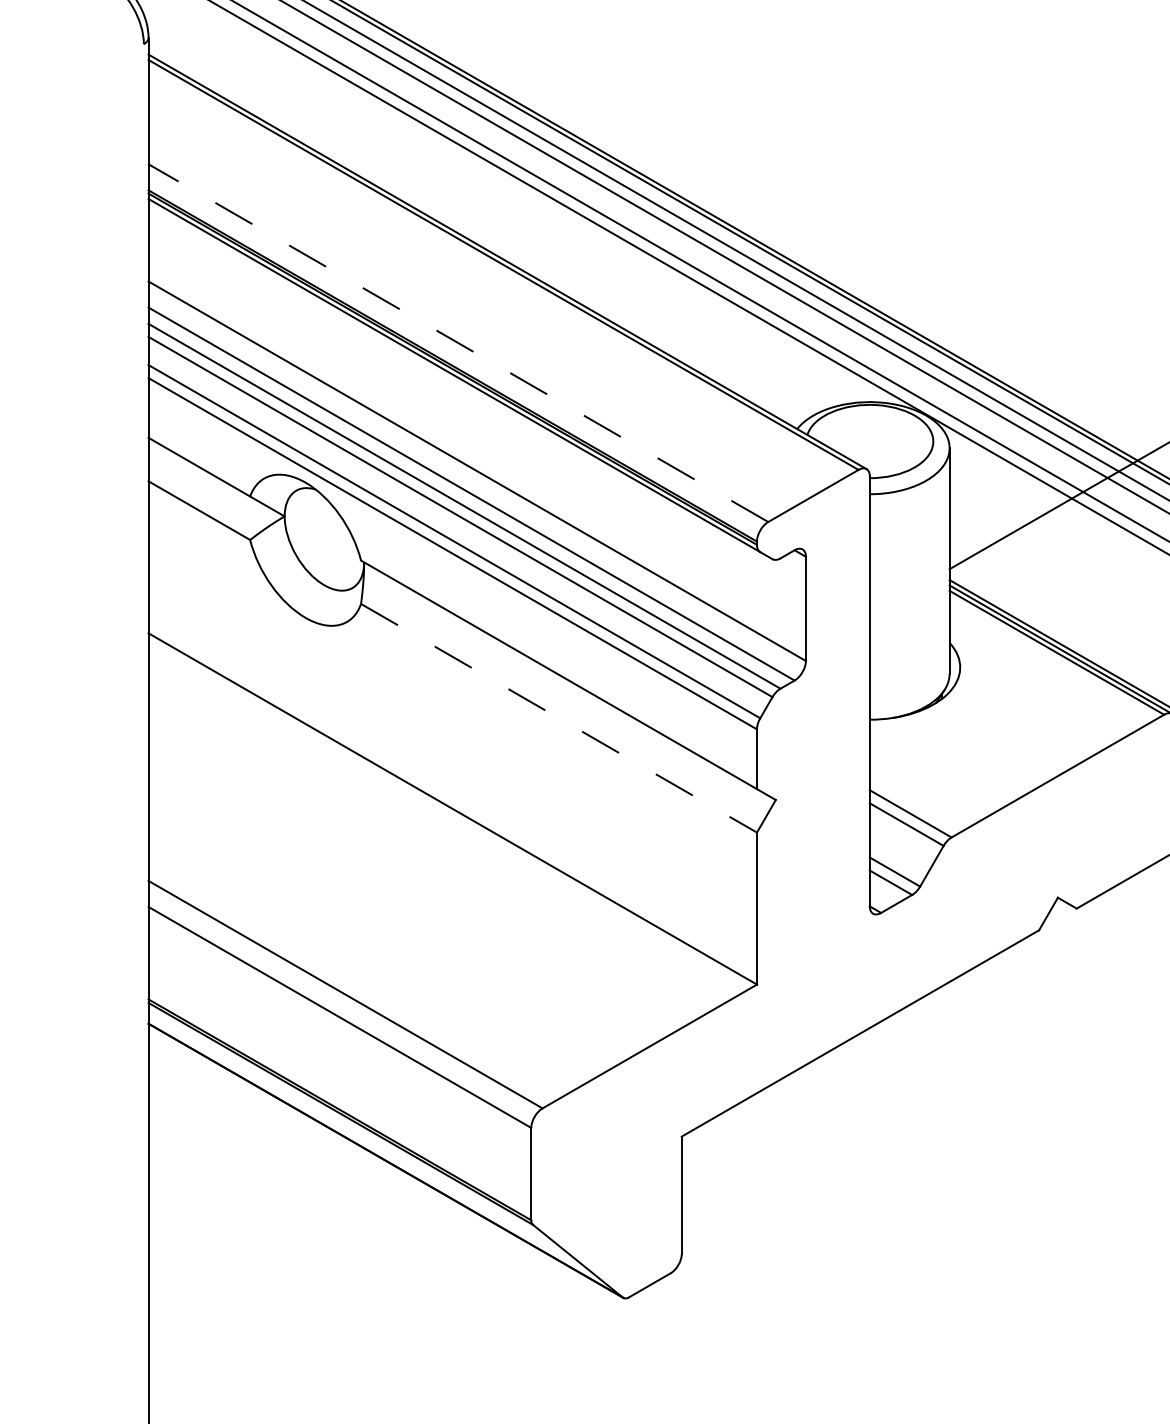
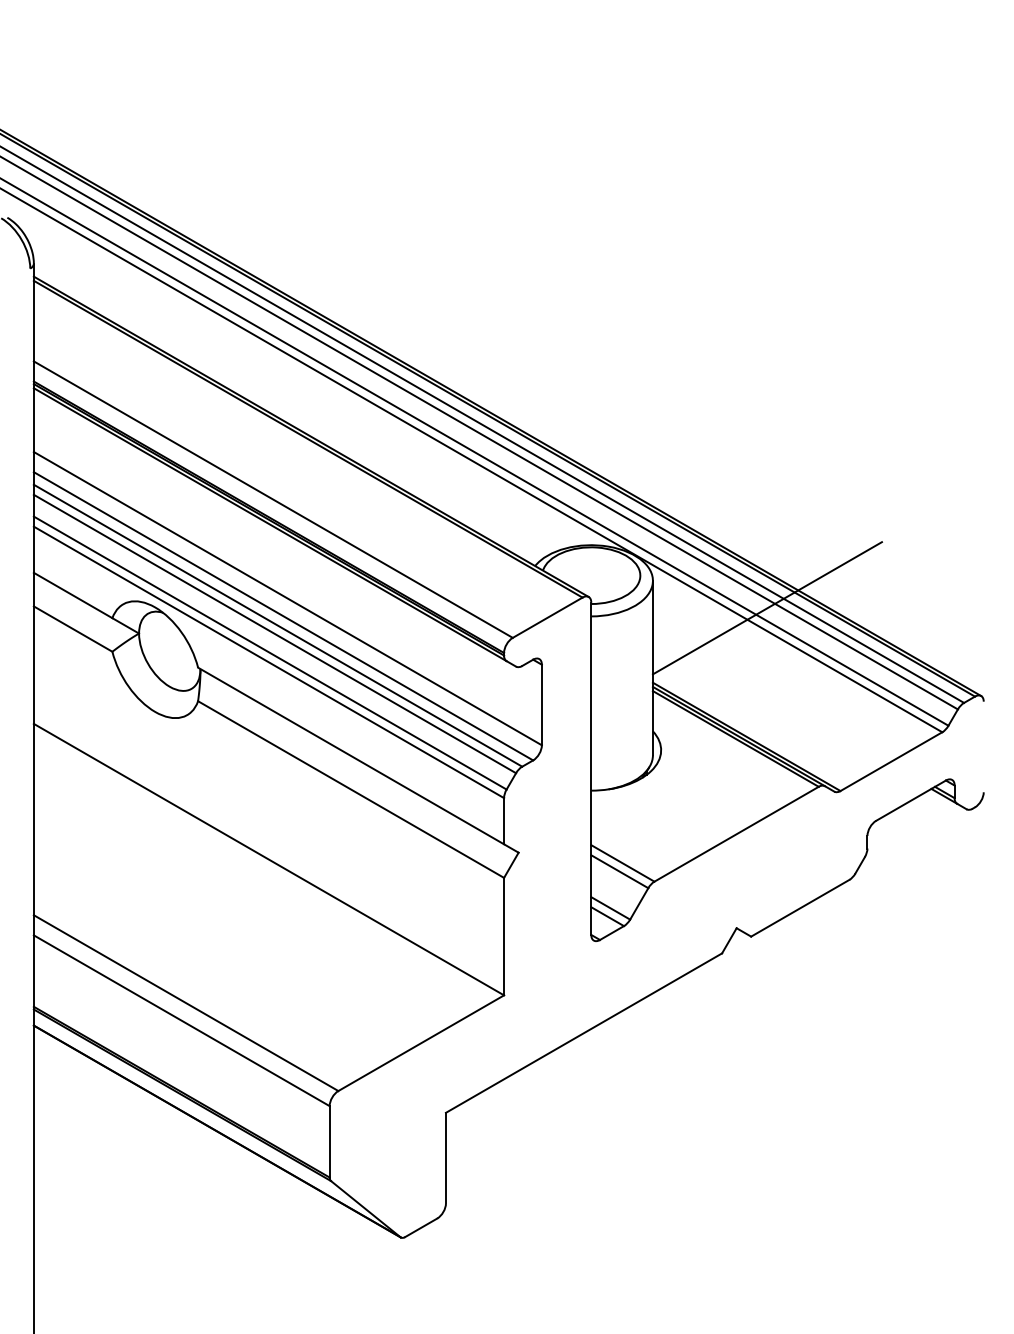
line: (458, 342) -> (273, 499), dashed -> solid
line: (559, 718) -> (351, 789), dashed -> solid

